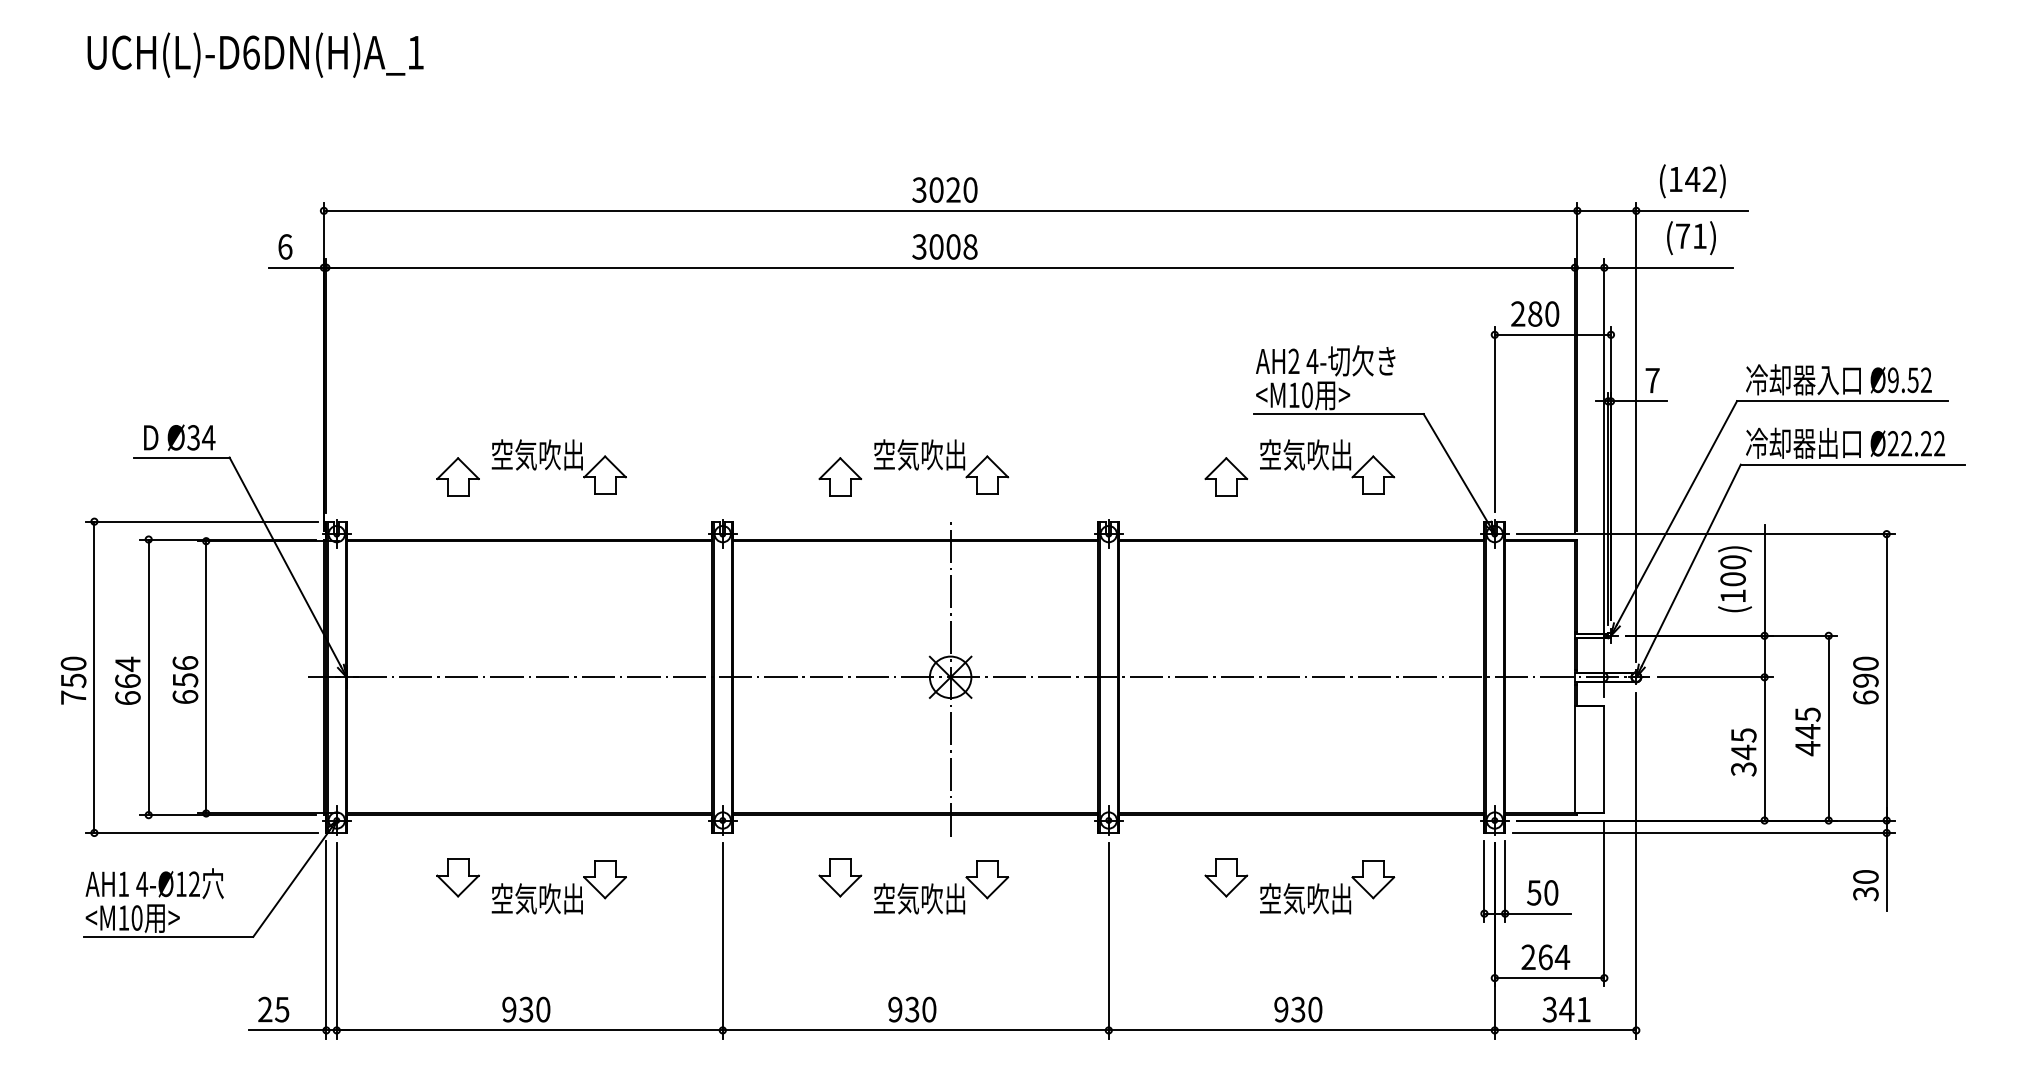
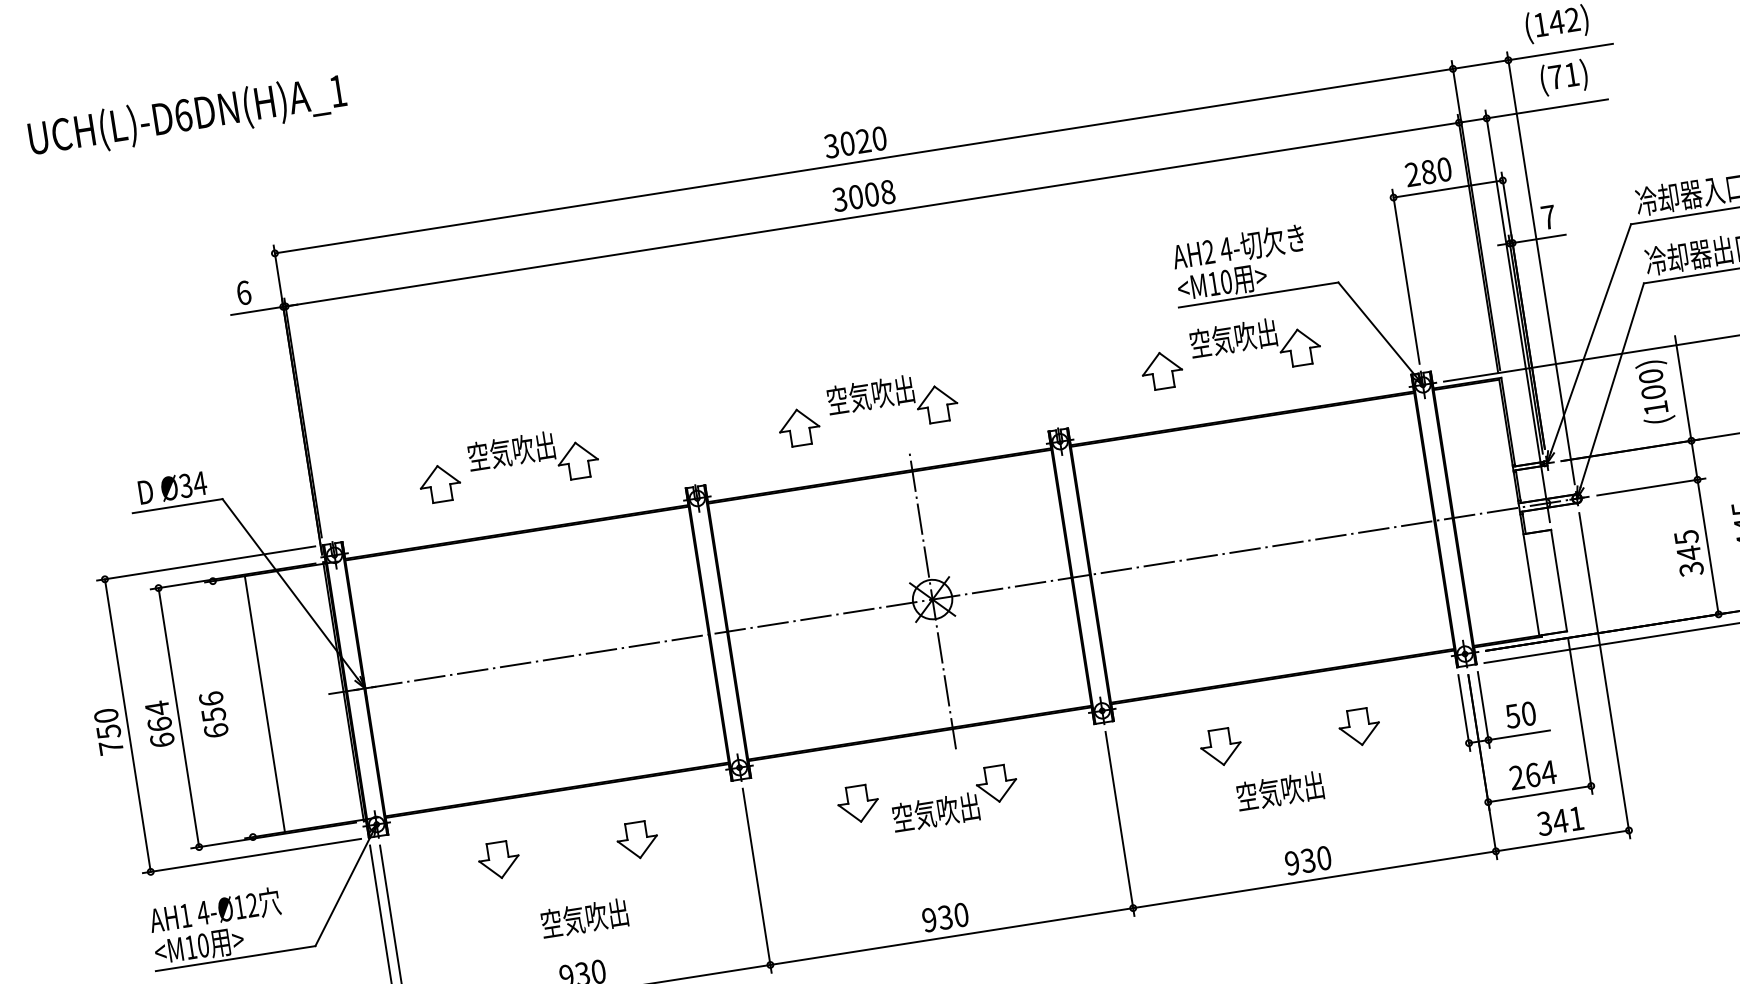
line: (206, 677) -> (265, 704), moved
text: (536, 898) -> (583, 918), moved
text: (1305, 898) -> (1280, 790), moved

